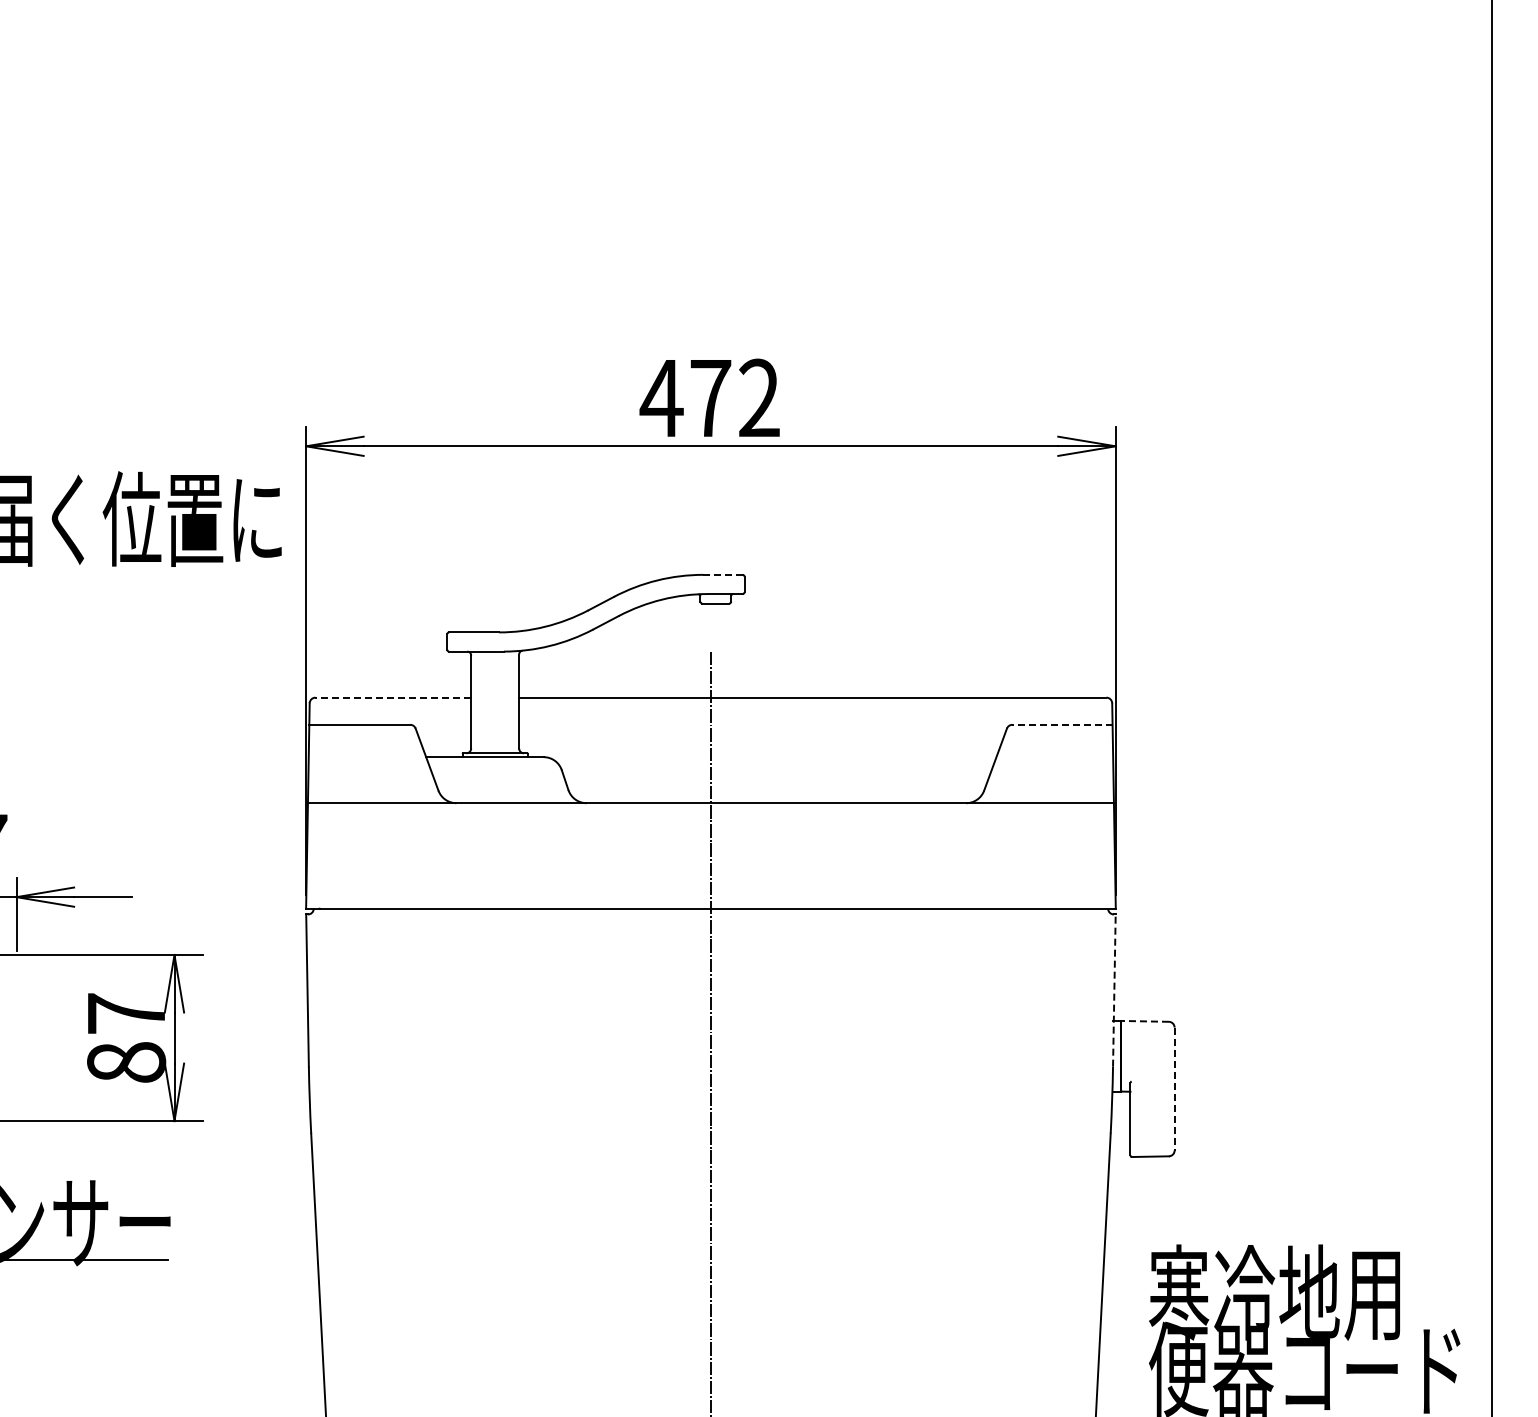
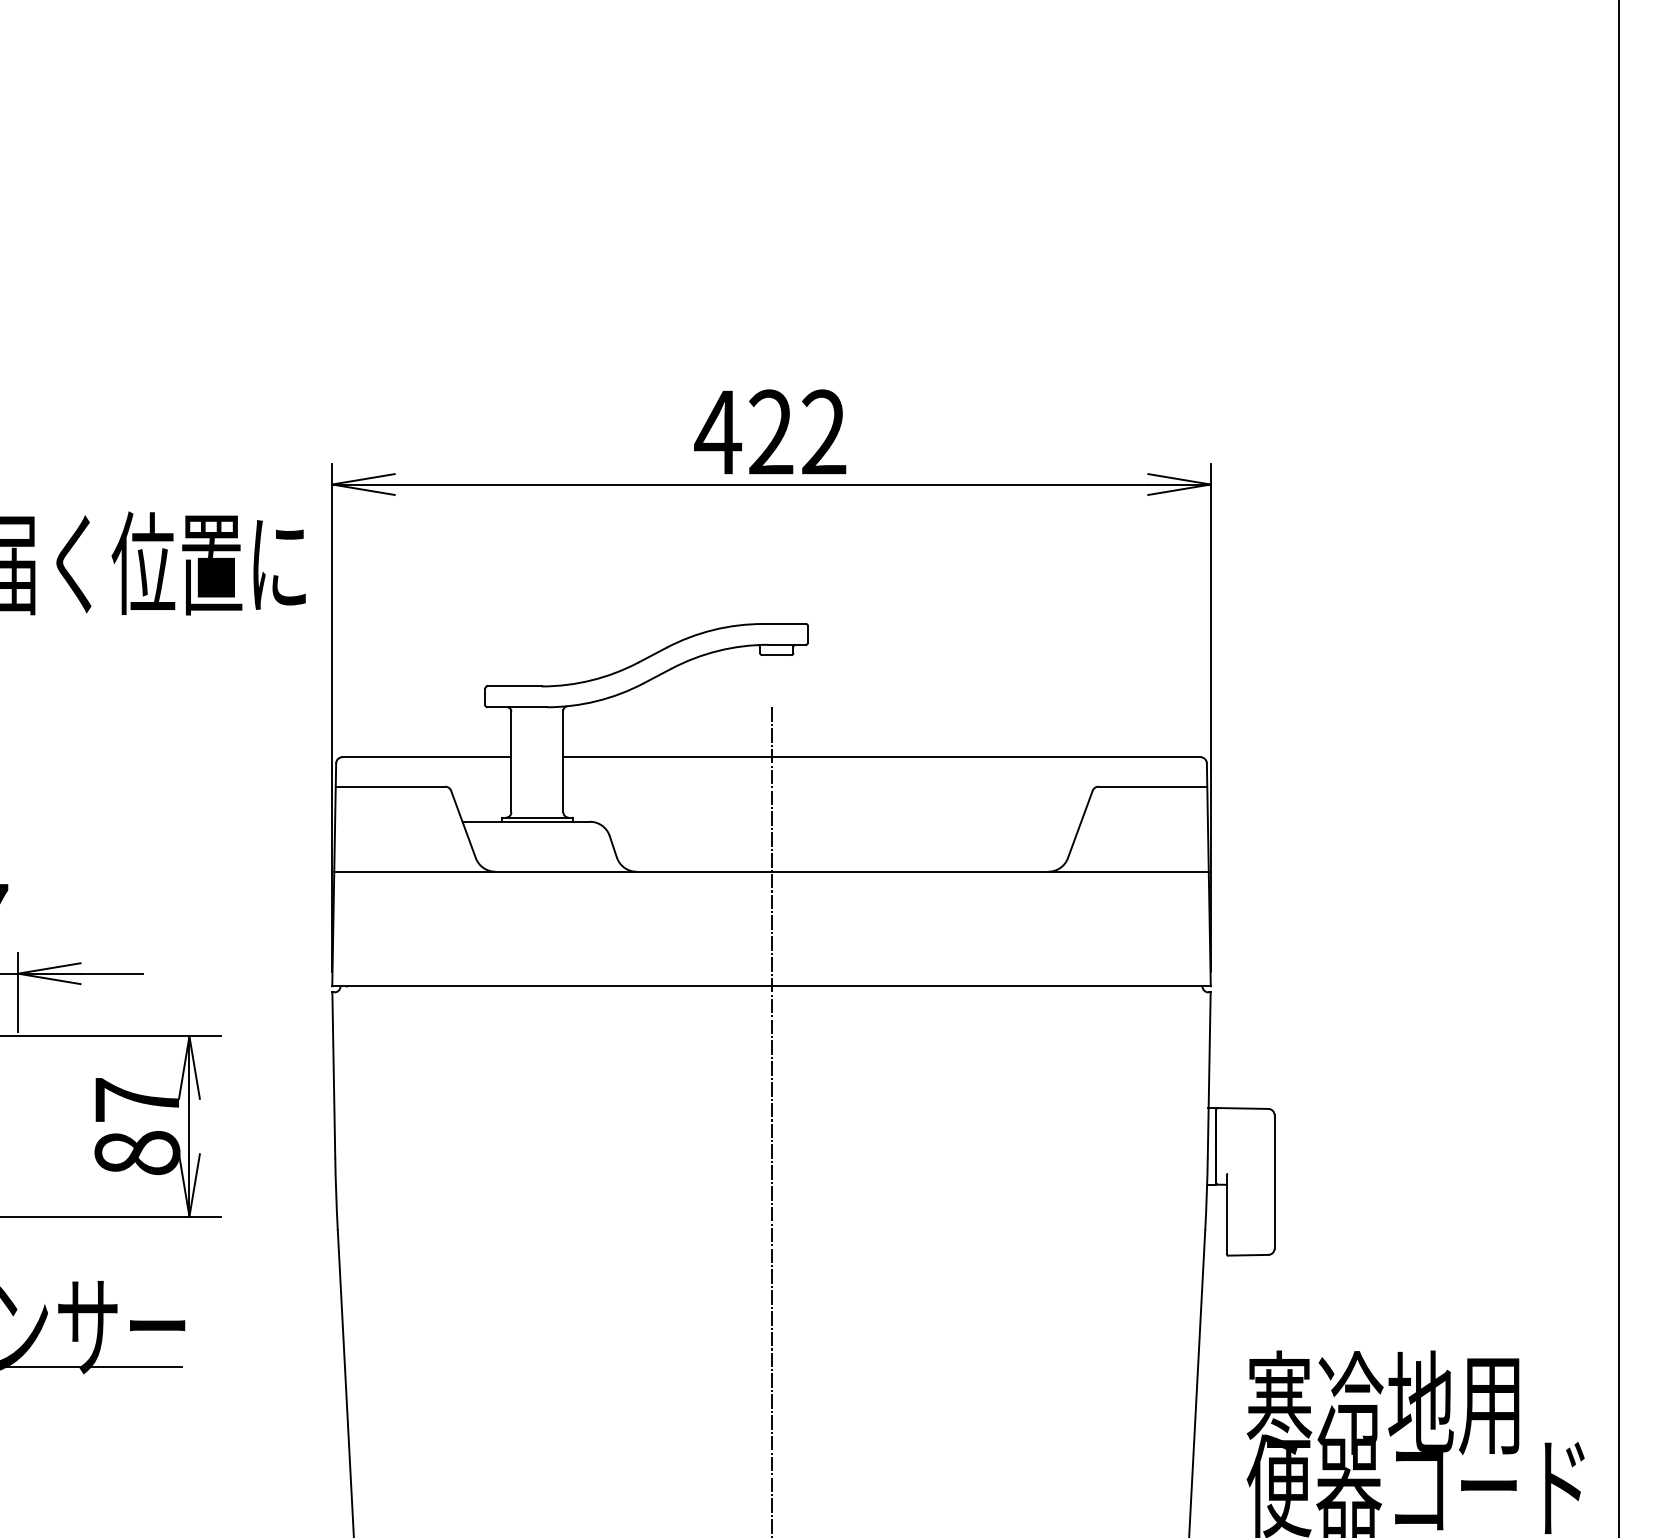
text: (710, 397) -> (771, 431), 472 -> 422
line: (722, 574) -> (784, 623), dashed -> solid
line: (393, 697) -> (427, 757), dashed -> solid
line: (1061, 724) -> (1151, 786), dashed -> solid
line: (1114, 990) -> (1209, 1074), dashed -> solid
line: (1145, 1021) -> (1243, 1108), dashed -> solid
line: (1174, 1089) -> (1274, 1182), dashed -> solid

